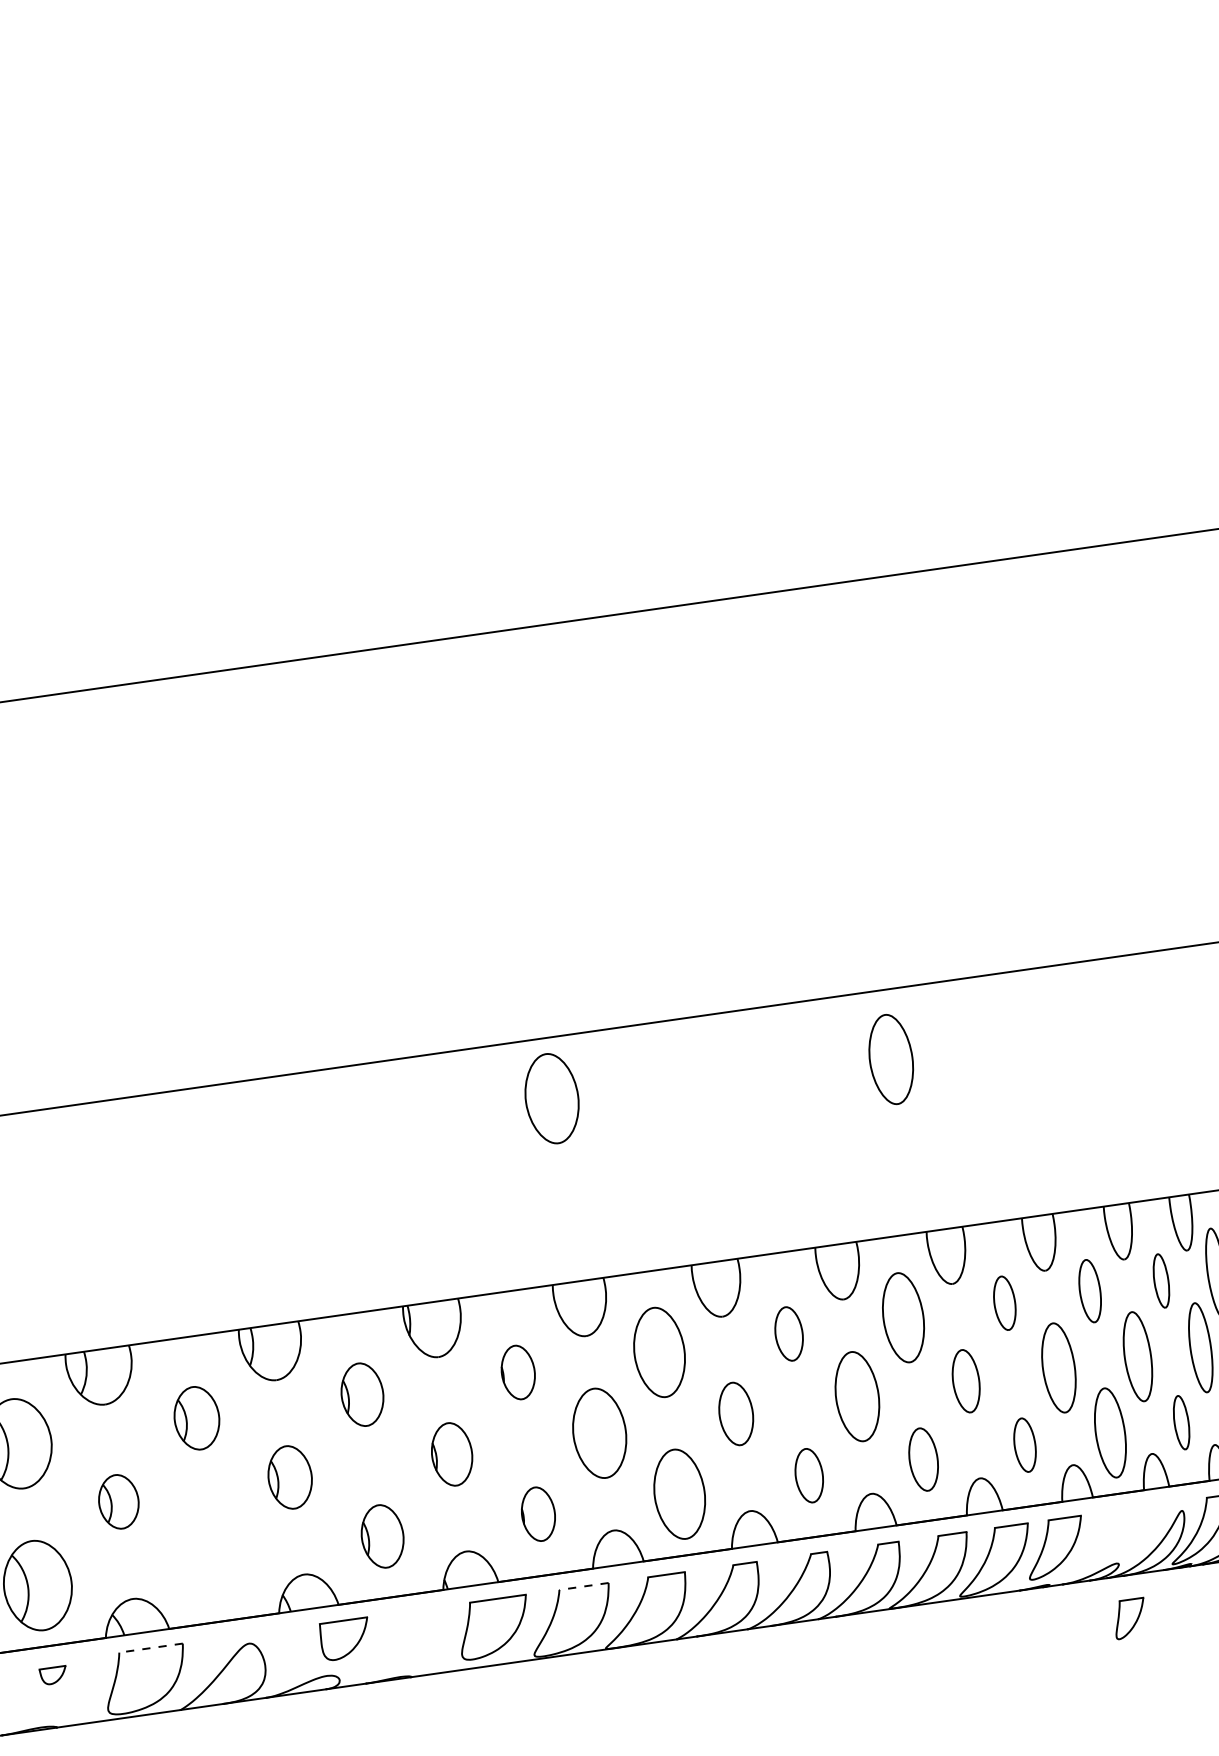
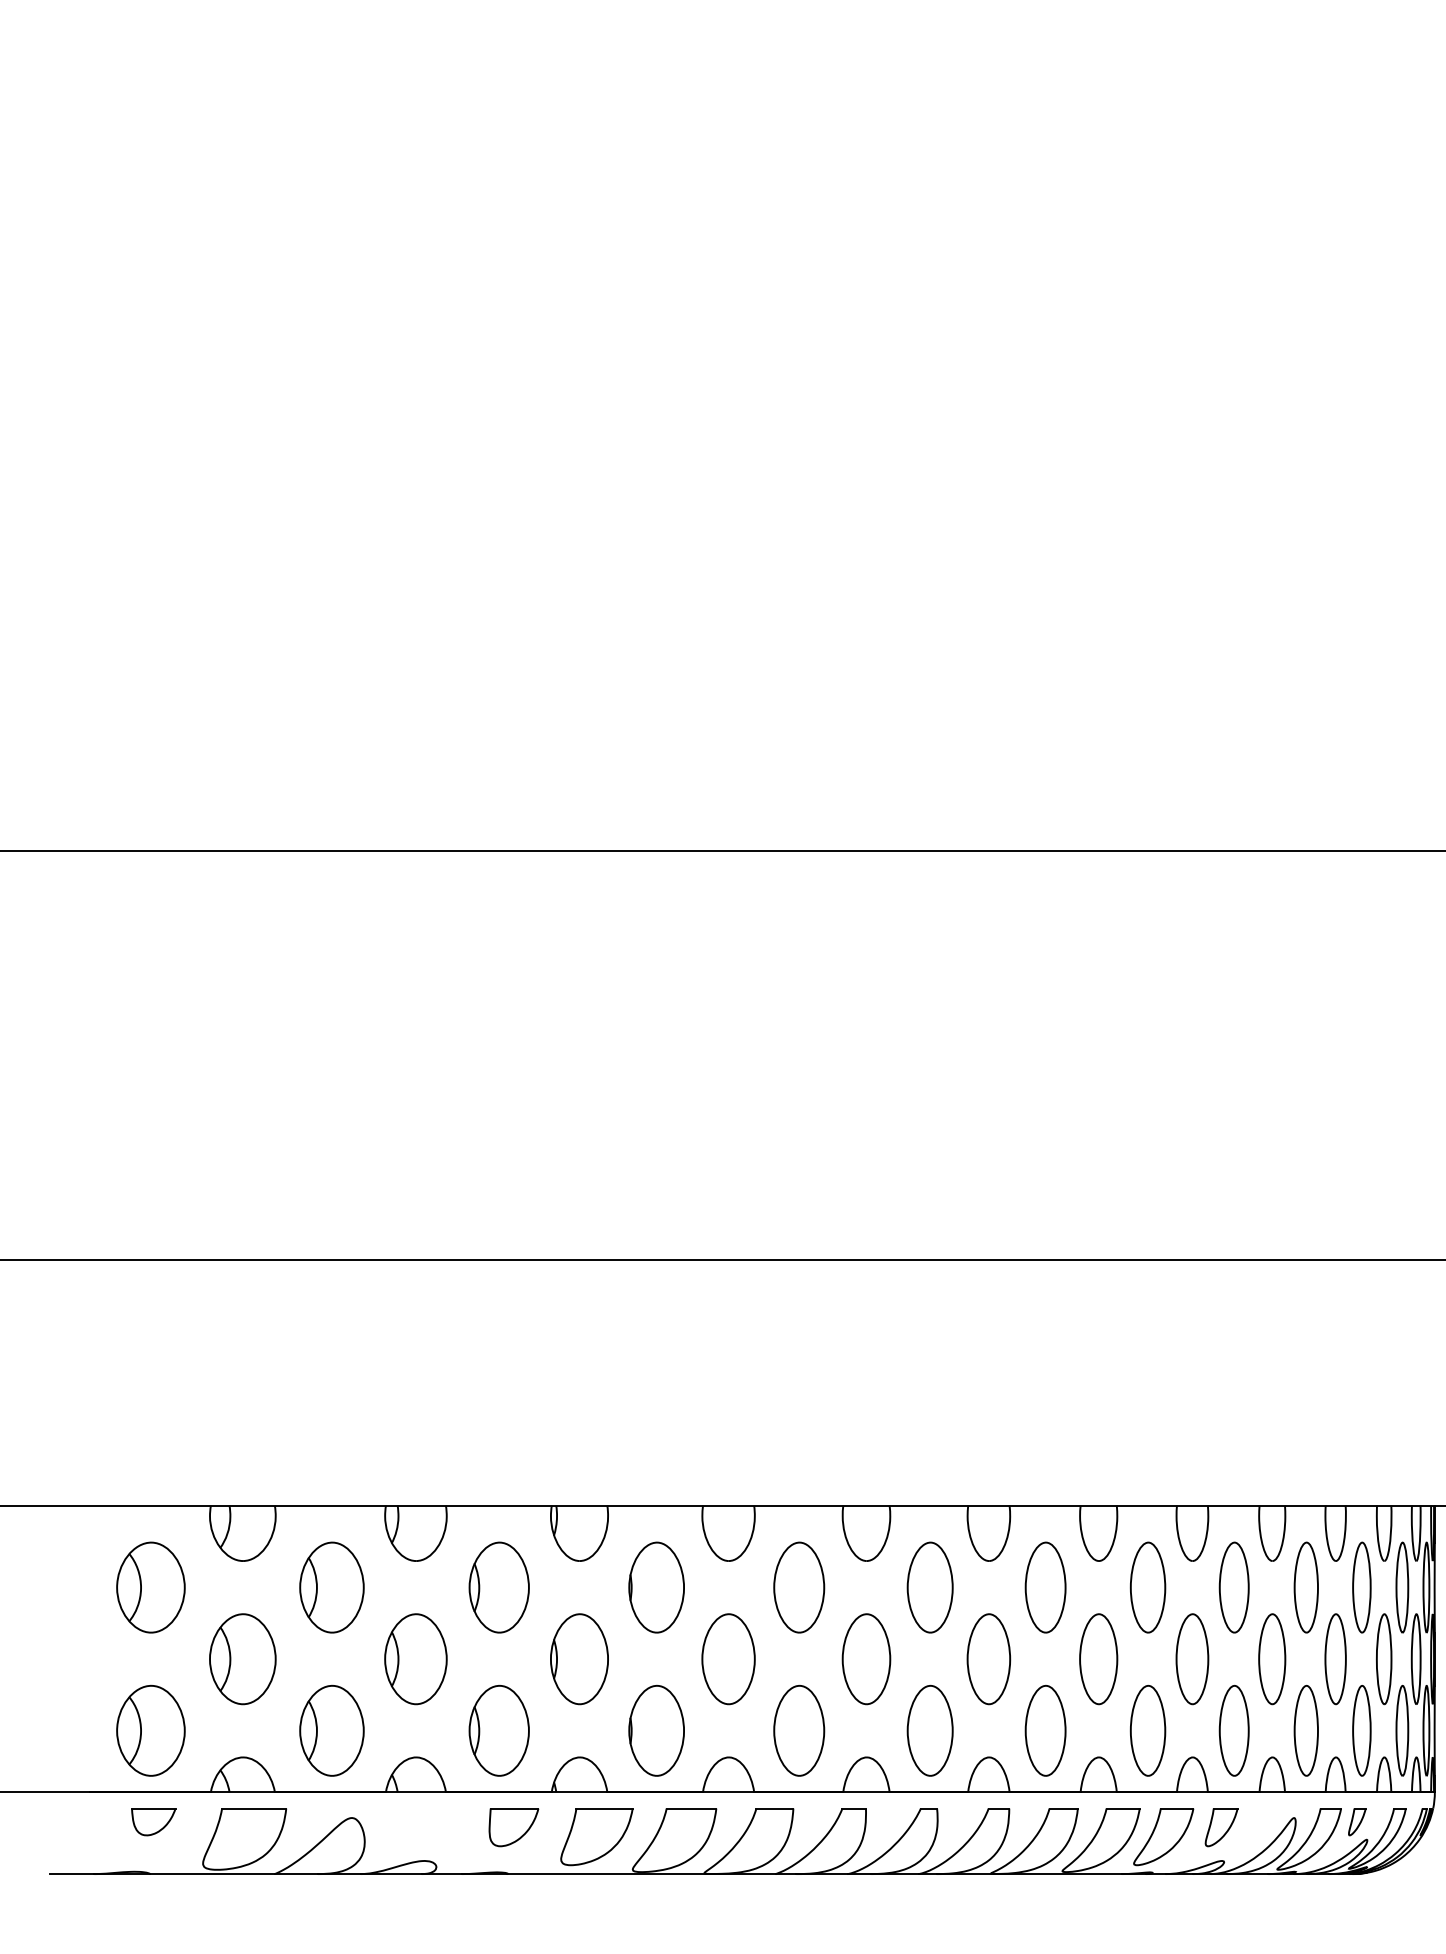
part: (890, 1059) -> (1069, 1330), removed
part: (552, 1099) -> (728, 1321), removed
part: (1160, 1281) -> (1305, 1587), size x1.67
part: (1089, 1291) -> (1233, 1587), size x1.43
part: (1004, 1303) -> (1147, 1587), size x1.67
part: (788, 1334) -> (929, 1587), size x1.67
part: (518, 1372) -> (656, 1587), size x1.67
part: (965, 1381) -> (1098, 1659), size x1.43
part: (361, 1394) -> (498, 1587), size x1.43
part: (736, 1414) -> (866, 1659), size x1.43
part: (196, 1418) -> (331, 1587), size x1.43
part: (1180, 1422) -> (1305, 1730), size x1.67
part: (1024, 1444) -> (1147, 1730), size x1.67
part: (452, 1454) -> (579, 1659), size x1.43
part: (923, 1459) -> (1045, 1730), size x1.43
part: (808, 1475) -> (929, 1730), size x1.67
part: (289, 1477) -> (415, 1659), size x1.43
part: (118, 1502) -> (242, 1659), size x1.67
part: (538, 1514) -> (656, 1730), size x1.67
part: (381, 1536) -> (498, 1730), size x1.43
part: (216, 1559) -> (331, 1730), added
line: (583, 1586) -> (691, 1808), dashed -> solid
part: (1130, 1618) -> (1221, 1827), moved
part: (345, 1639) -> (513, 1827), moved
line: (150, 1648) -> (253, 1808), dashed -> solid
part: (53, 1676) -> (153, 1822), size x1.67

